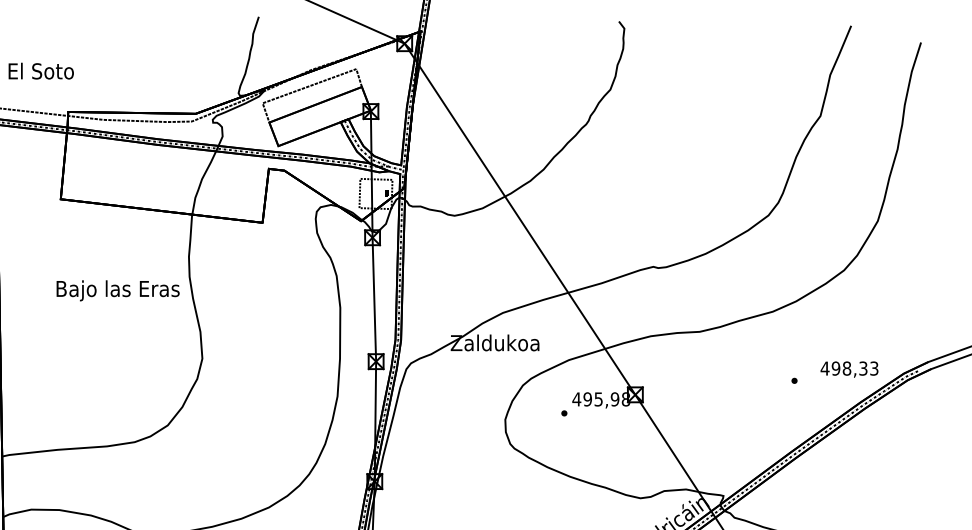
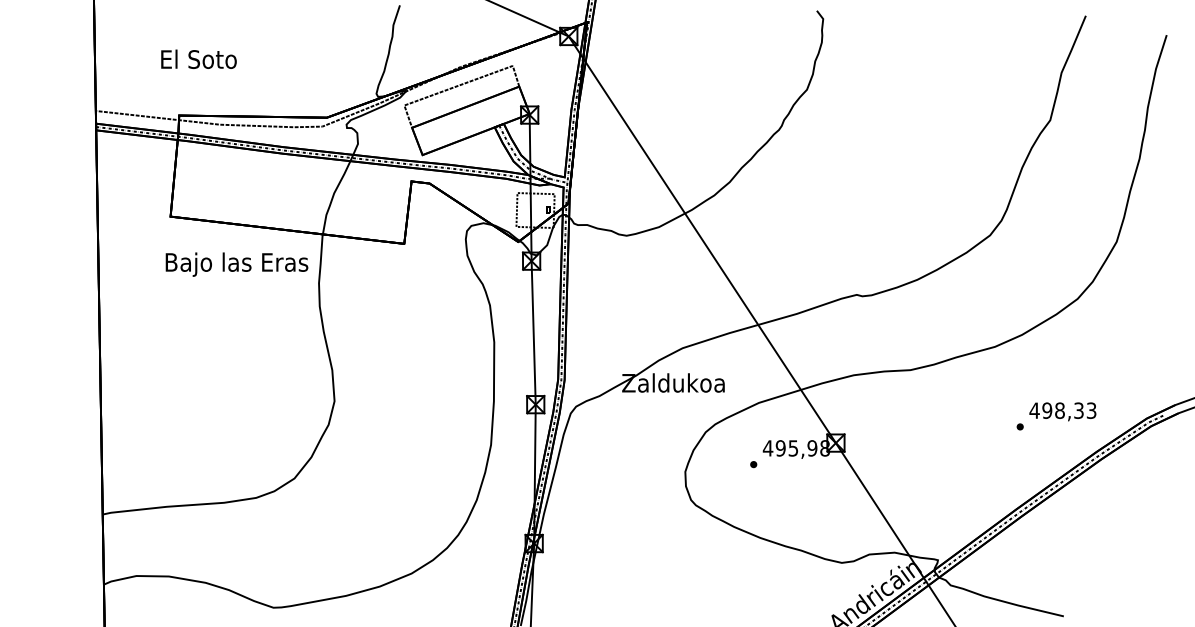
text: (40, 70) -> (198, 58), moved
text: (117, 290) -> (236, 264), moved
text: (849, 369) -> (1062, 411), moved

